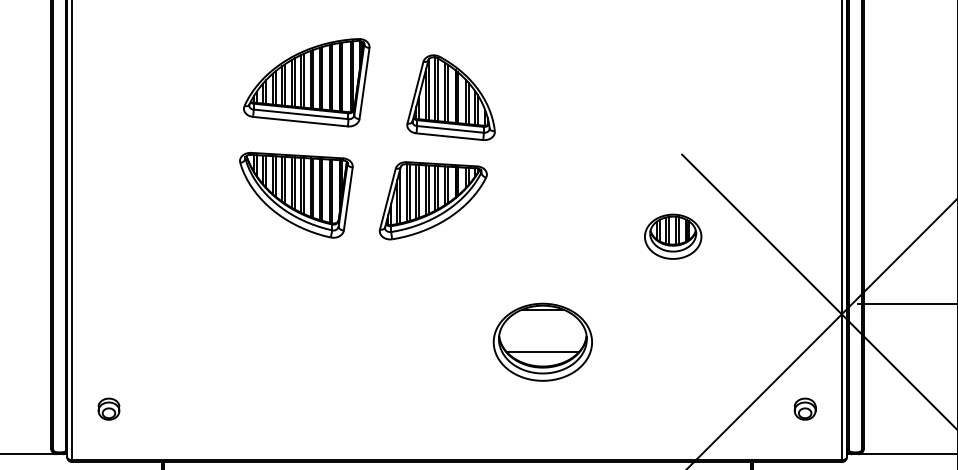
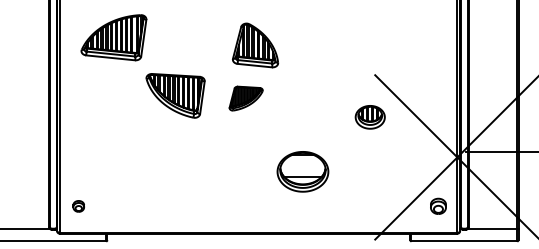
part: (305, 82) -> (113, 37), moved
part: (431, 200) -> (245, 98), size x0.6
part: (805, 409) -> (438, 206), size x1.4

